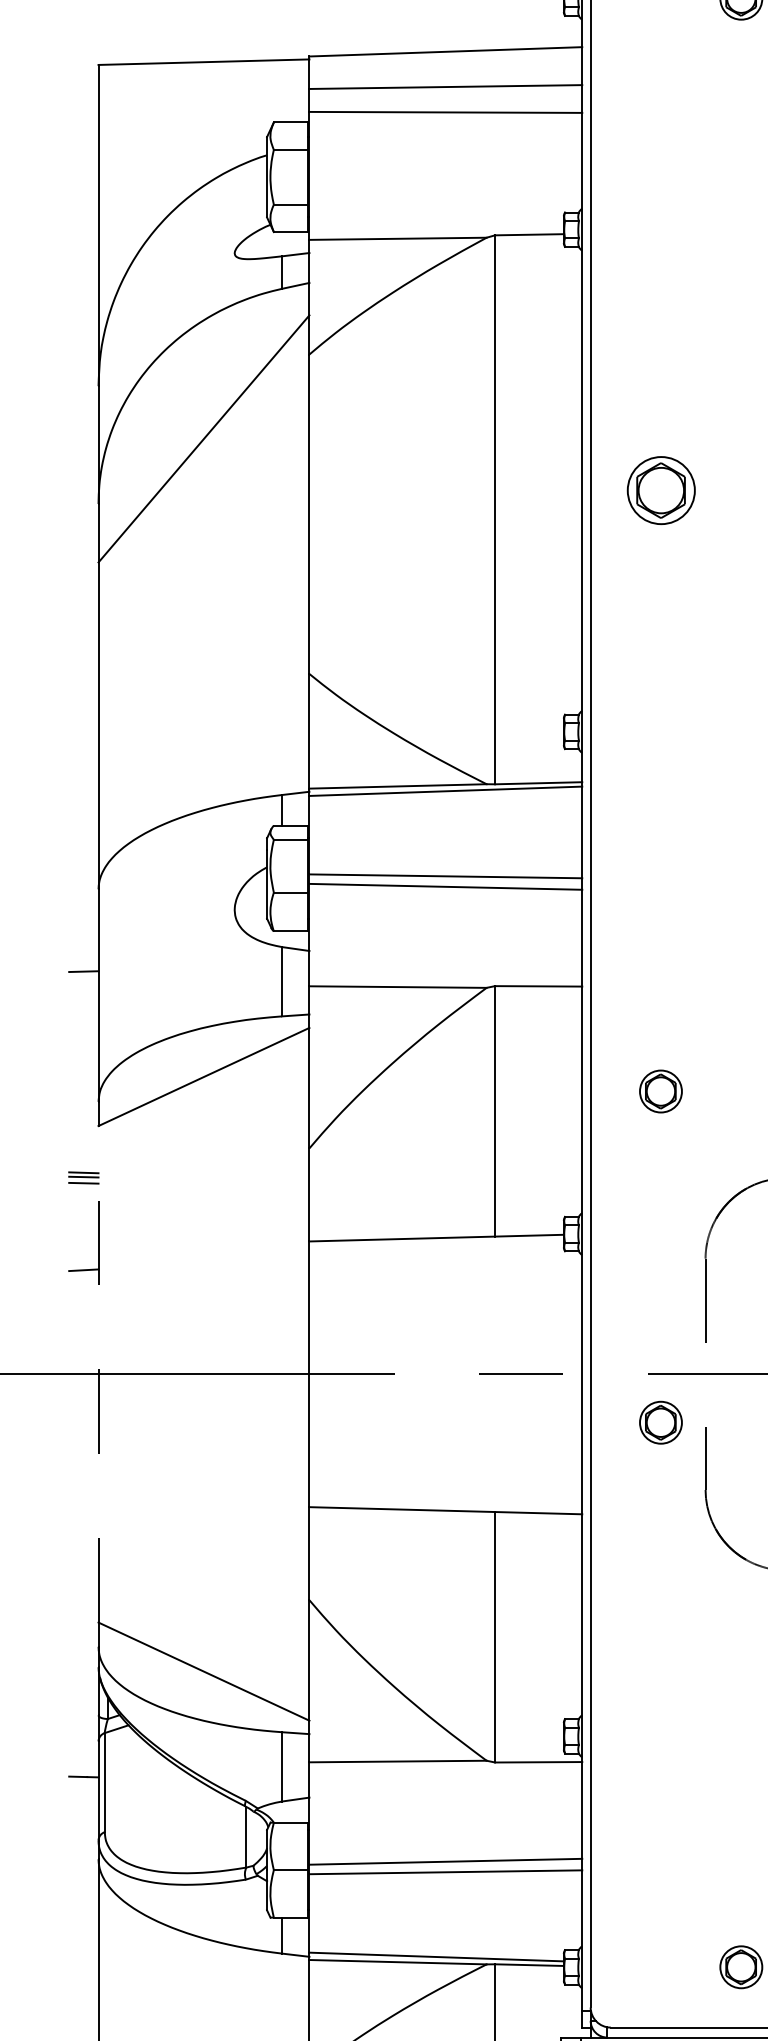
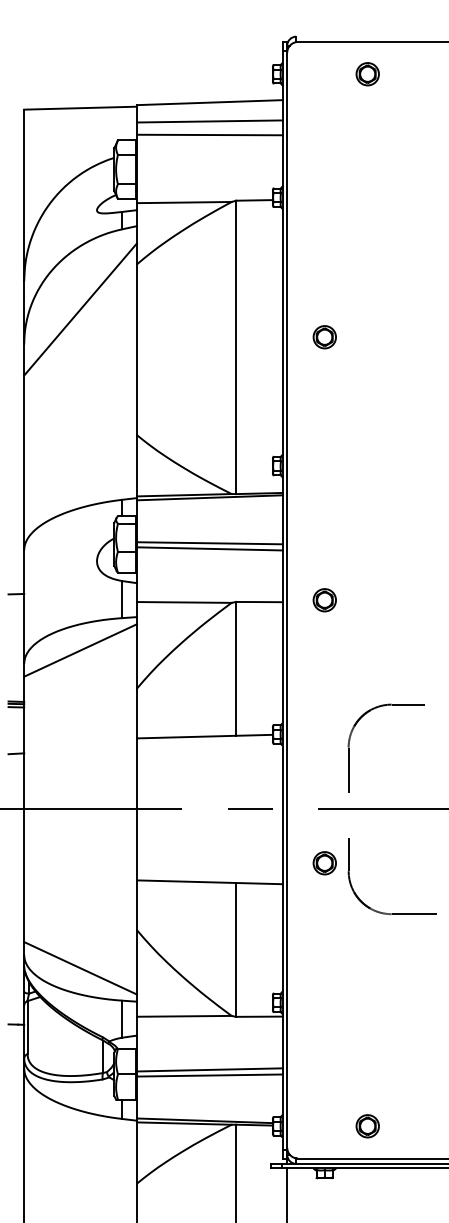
part: (660, 491) -> (324, 337), size x0.62
part: (660, 1091) -> (324, 600), moved
line: (99, 1374) -> (24, 809), dashed -> solid
part: (660, 1423) -> (324, 863), moved

